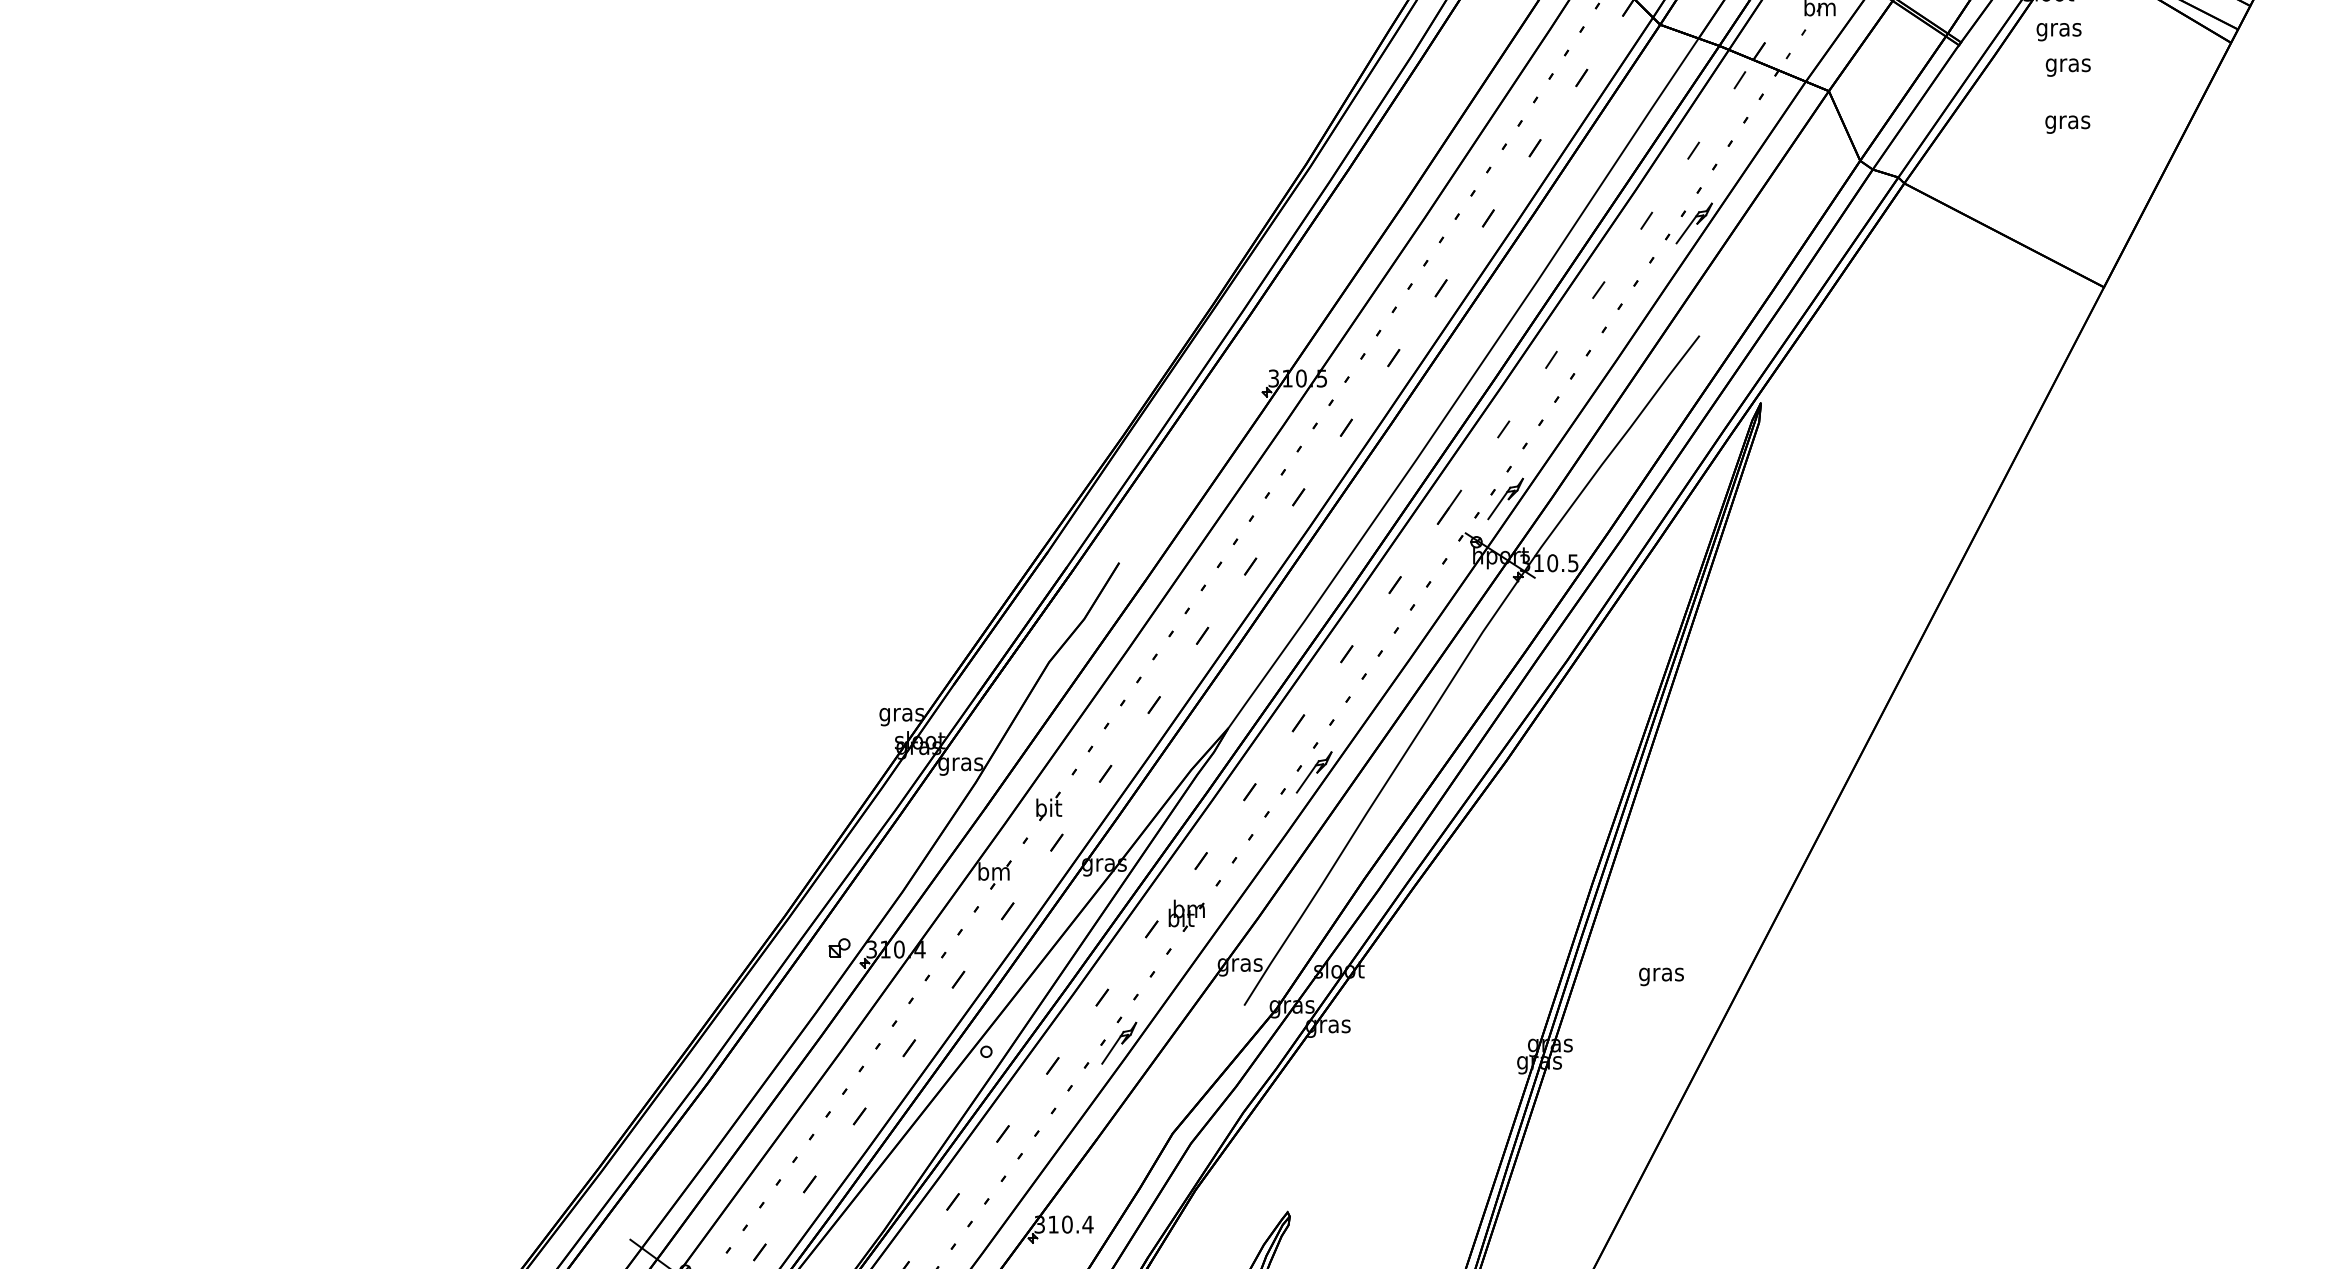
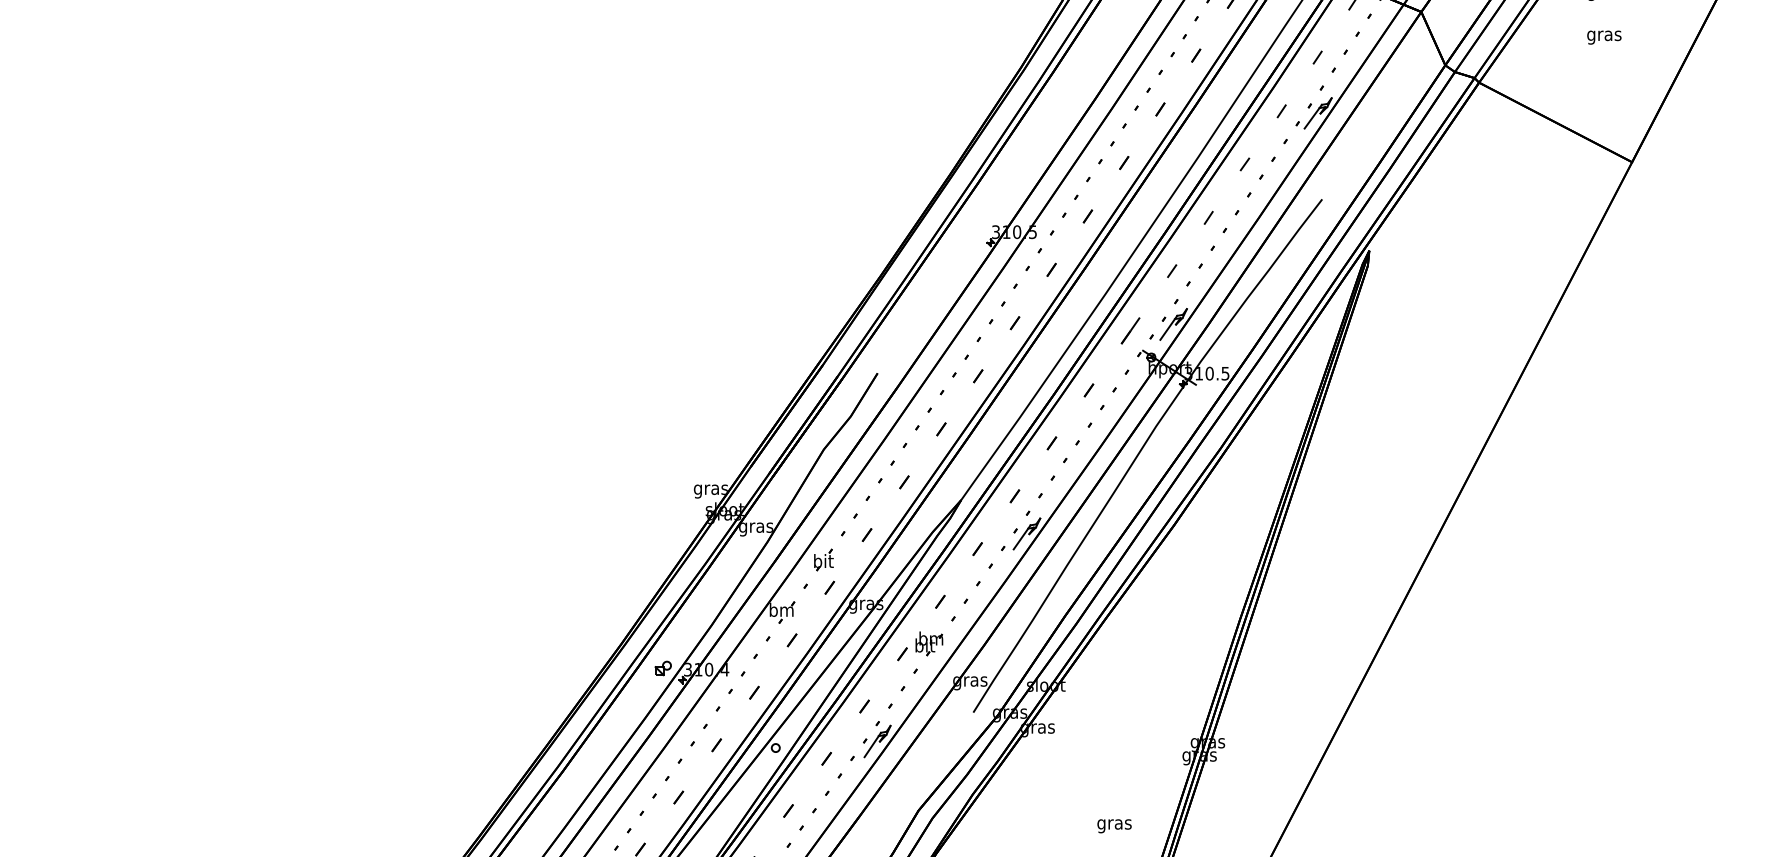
text: (1661, 976) -> (1114, 825), moved

